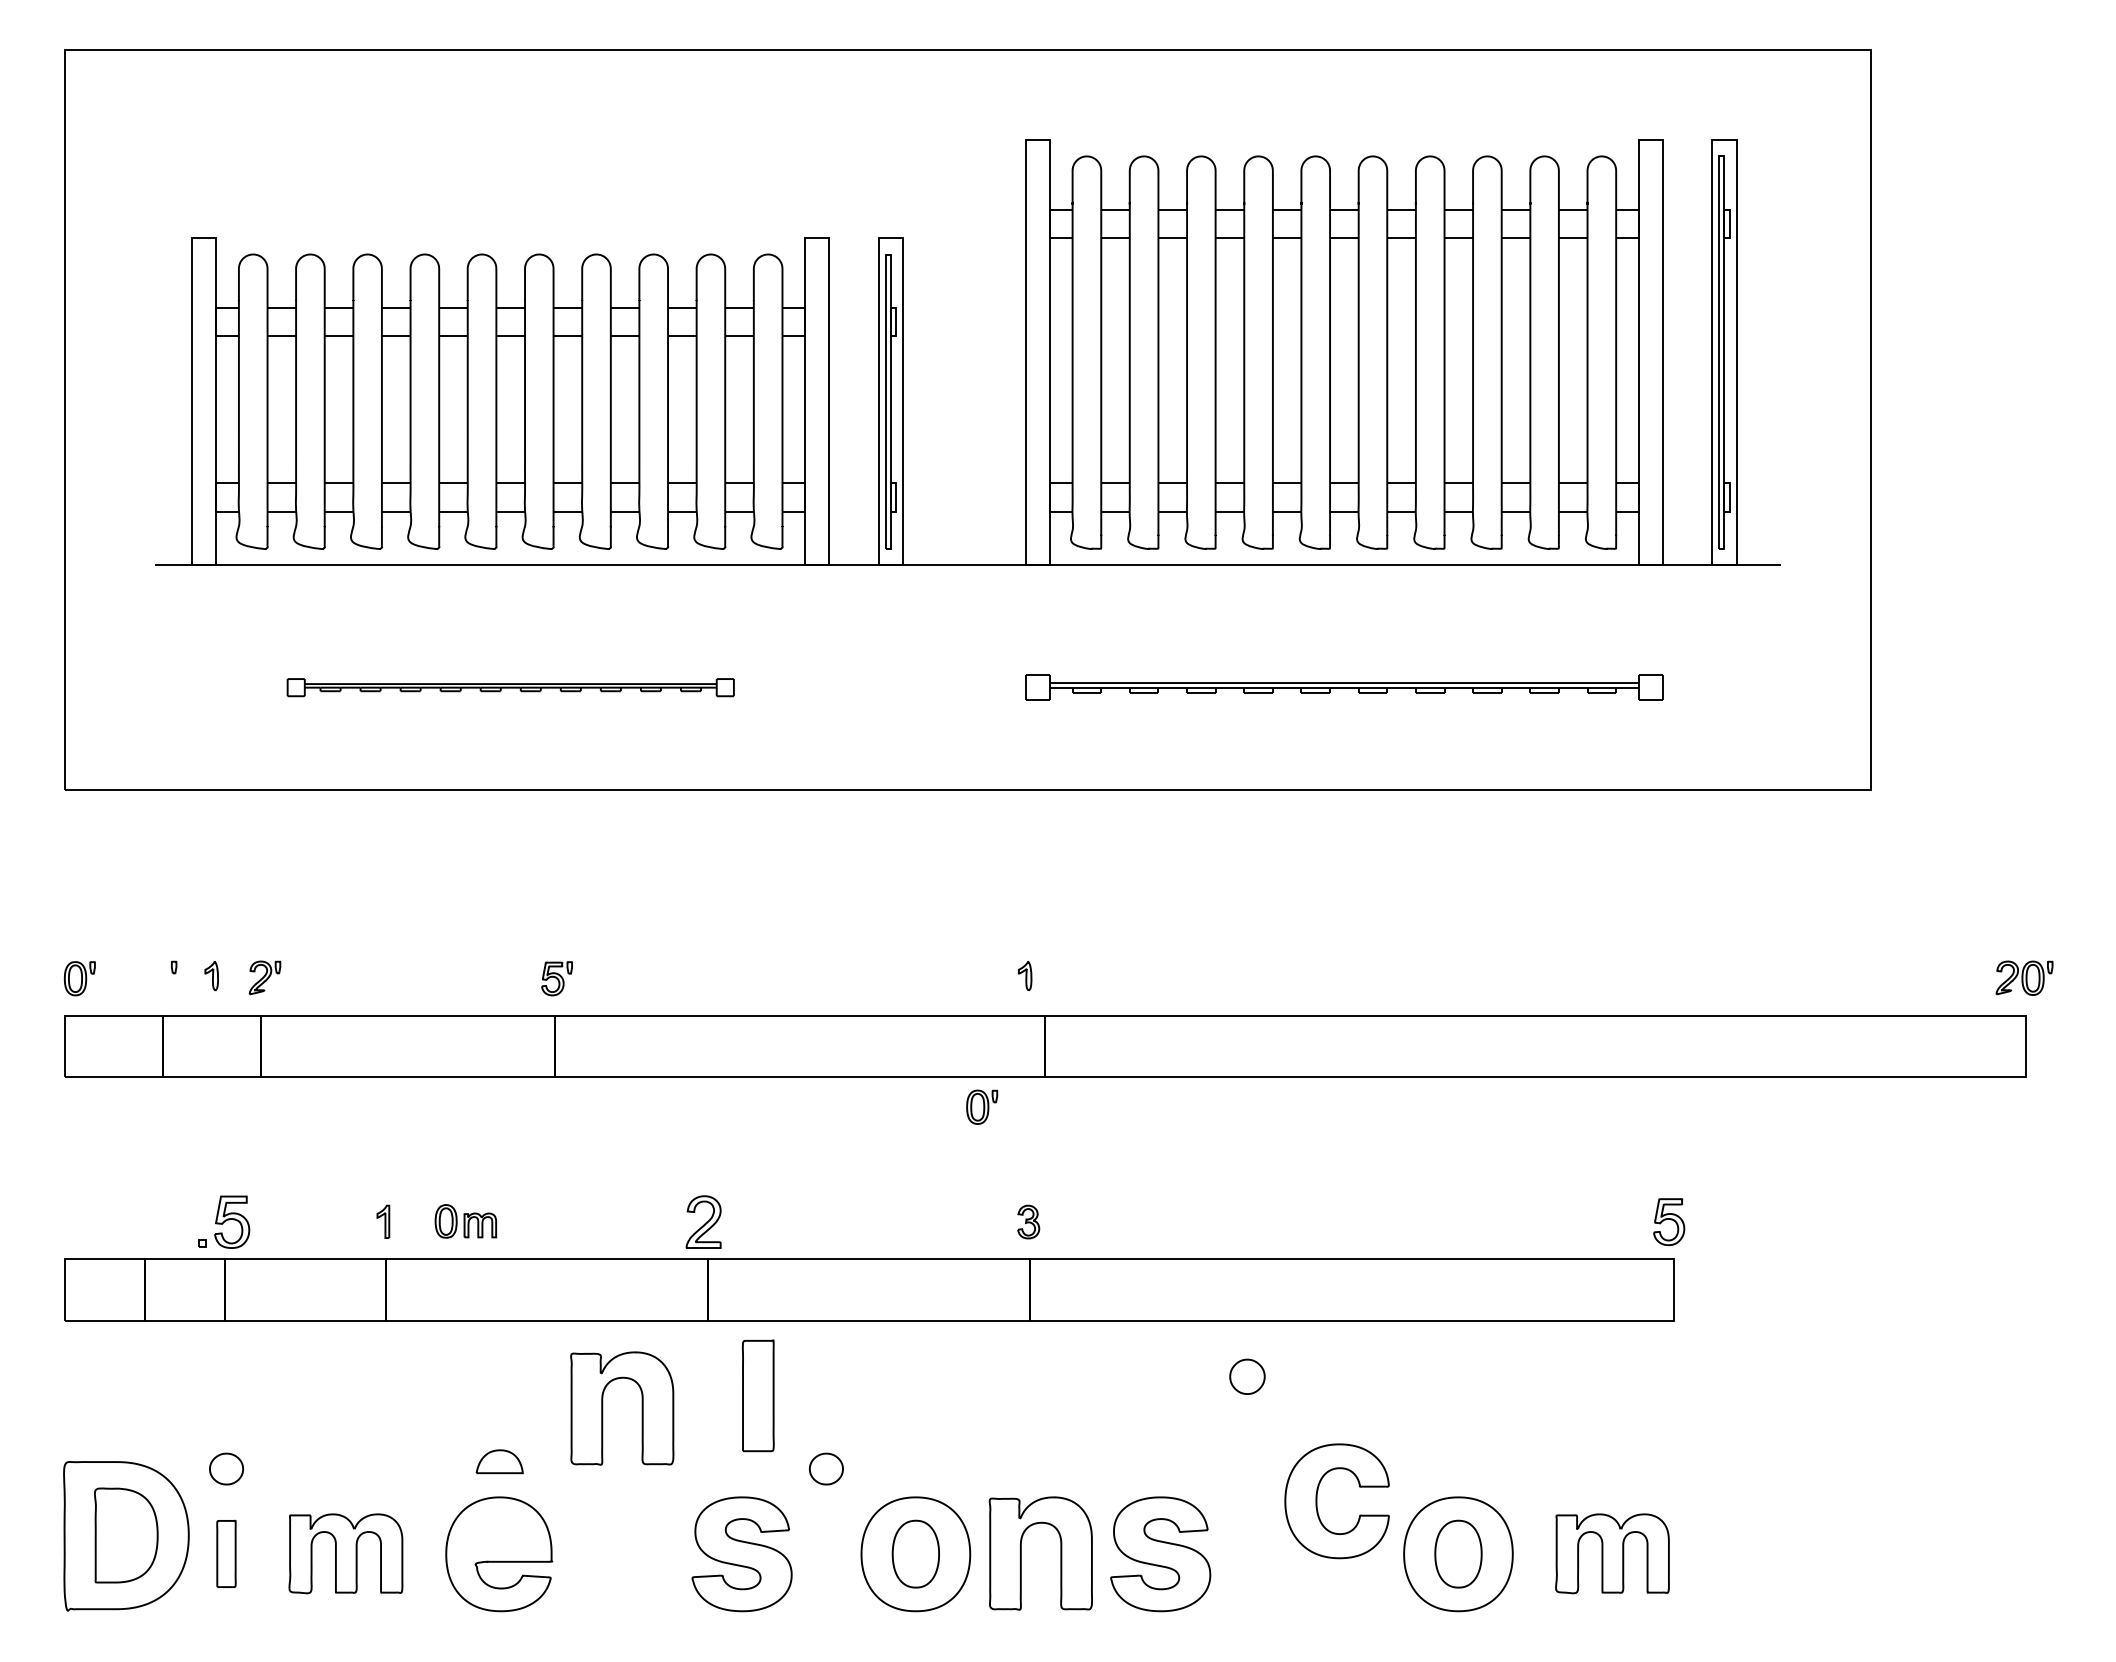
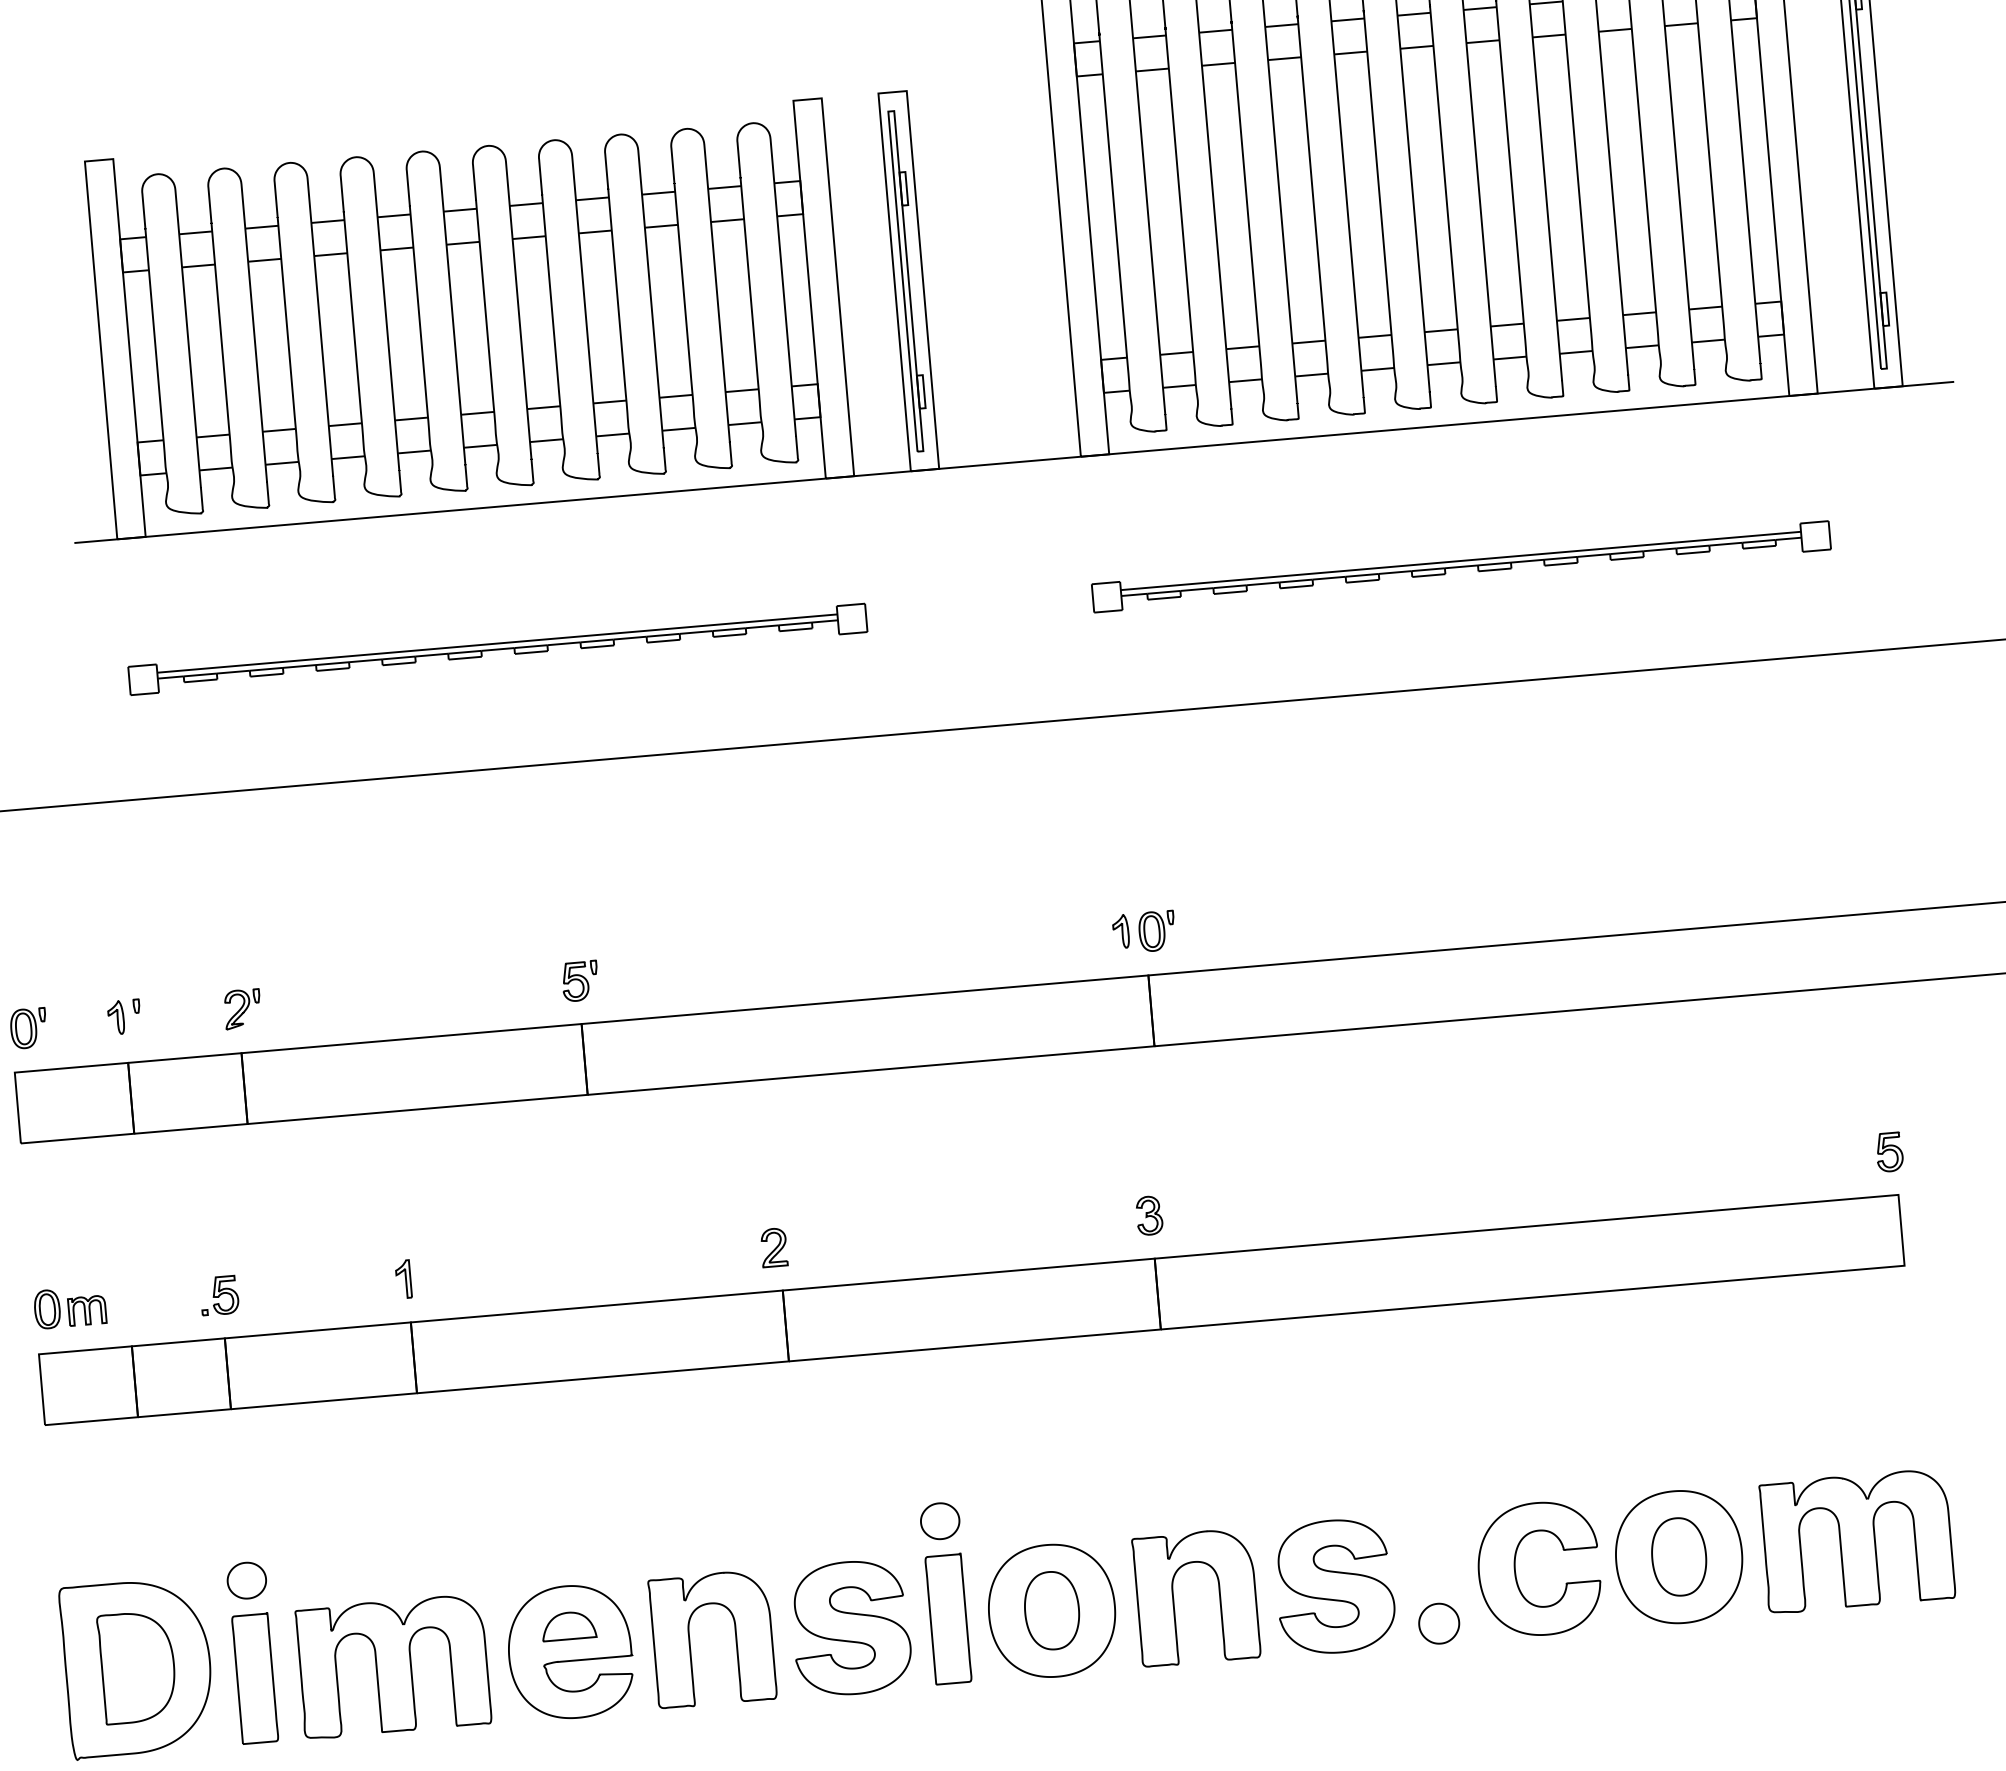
part: (510, 687) -> (497, 649), size x1.43
part: (211, 976) -> (115, 1018), moved
part: (982, 1106) -> (1157, 930), moved
part: (465, 1221) -> (69, 1307), moved
part: (703, 1221) -> (773, 1247), size x0.62
part: (1668, 1221) -> (1888, 1151), size x0.71
part: (223, 1222) -> (218, 1295), size x0.62
part: (1247, 1376) -> (1439, 1623), moved
part: (757, 1395) -> (947, 1618), moved
part: (603, 1408) -> (690, 1640), moved
part: (499, 1461) -> (568, 1625), moved
part: (1317, 1501) -> (1516, 1571), moved
part: (226, 1553) -> (255, 1678), size x1.67
part: (345, 1553) -> (392, 1666), size x1.43
part: (1612, 1553) -> (1857, 1540), size x1.43

